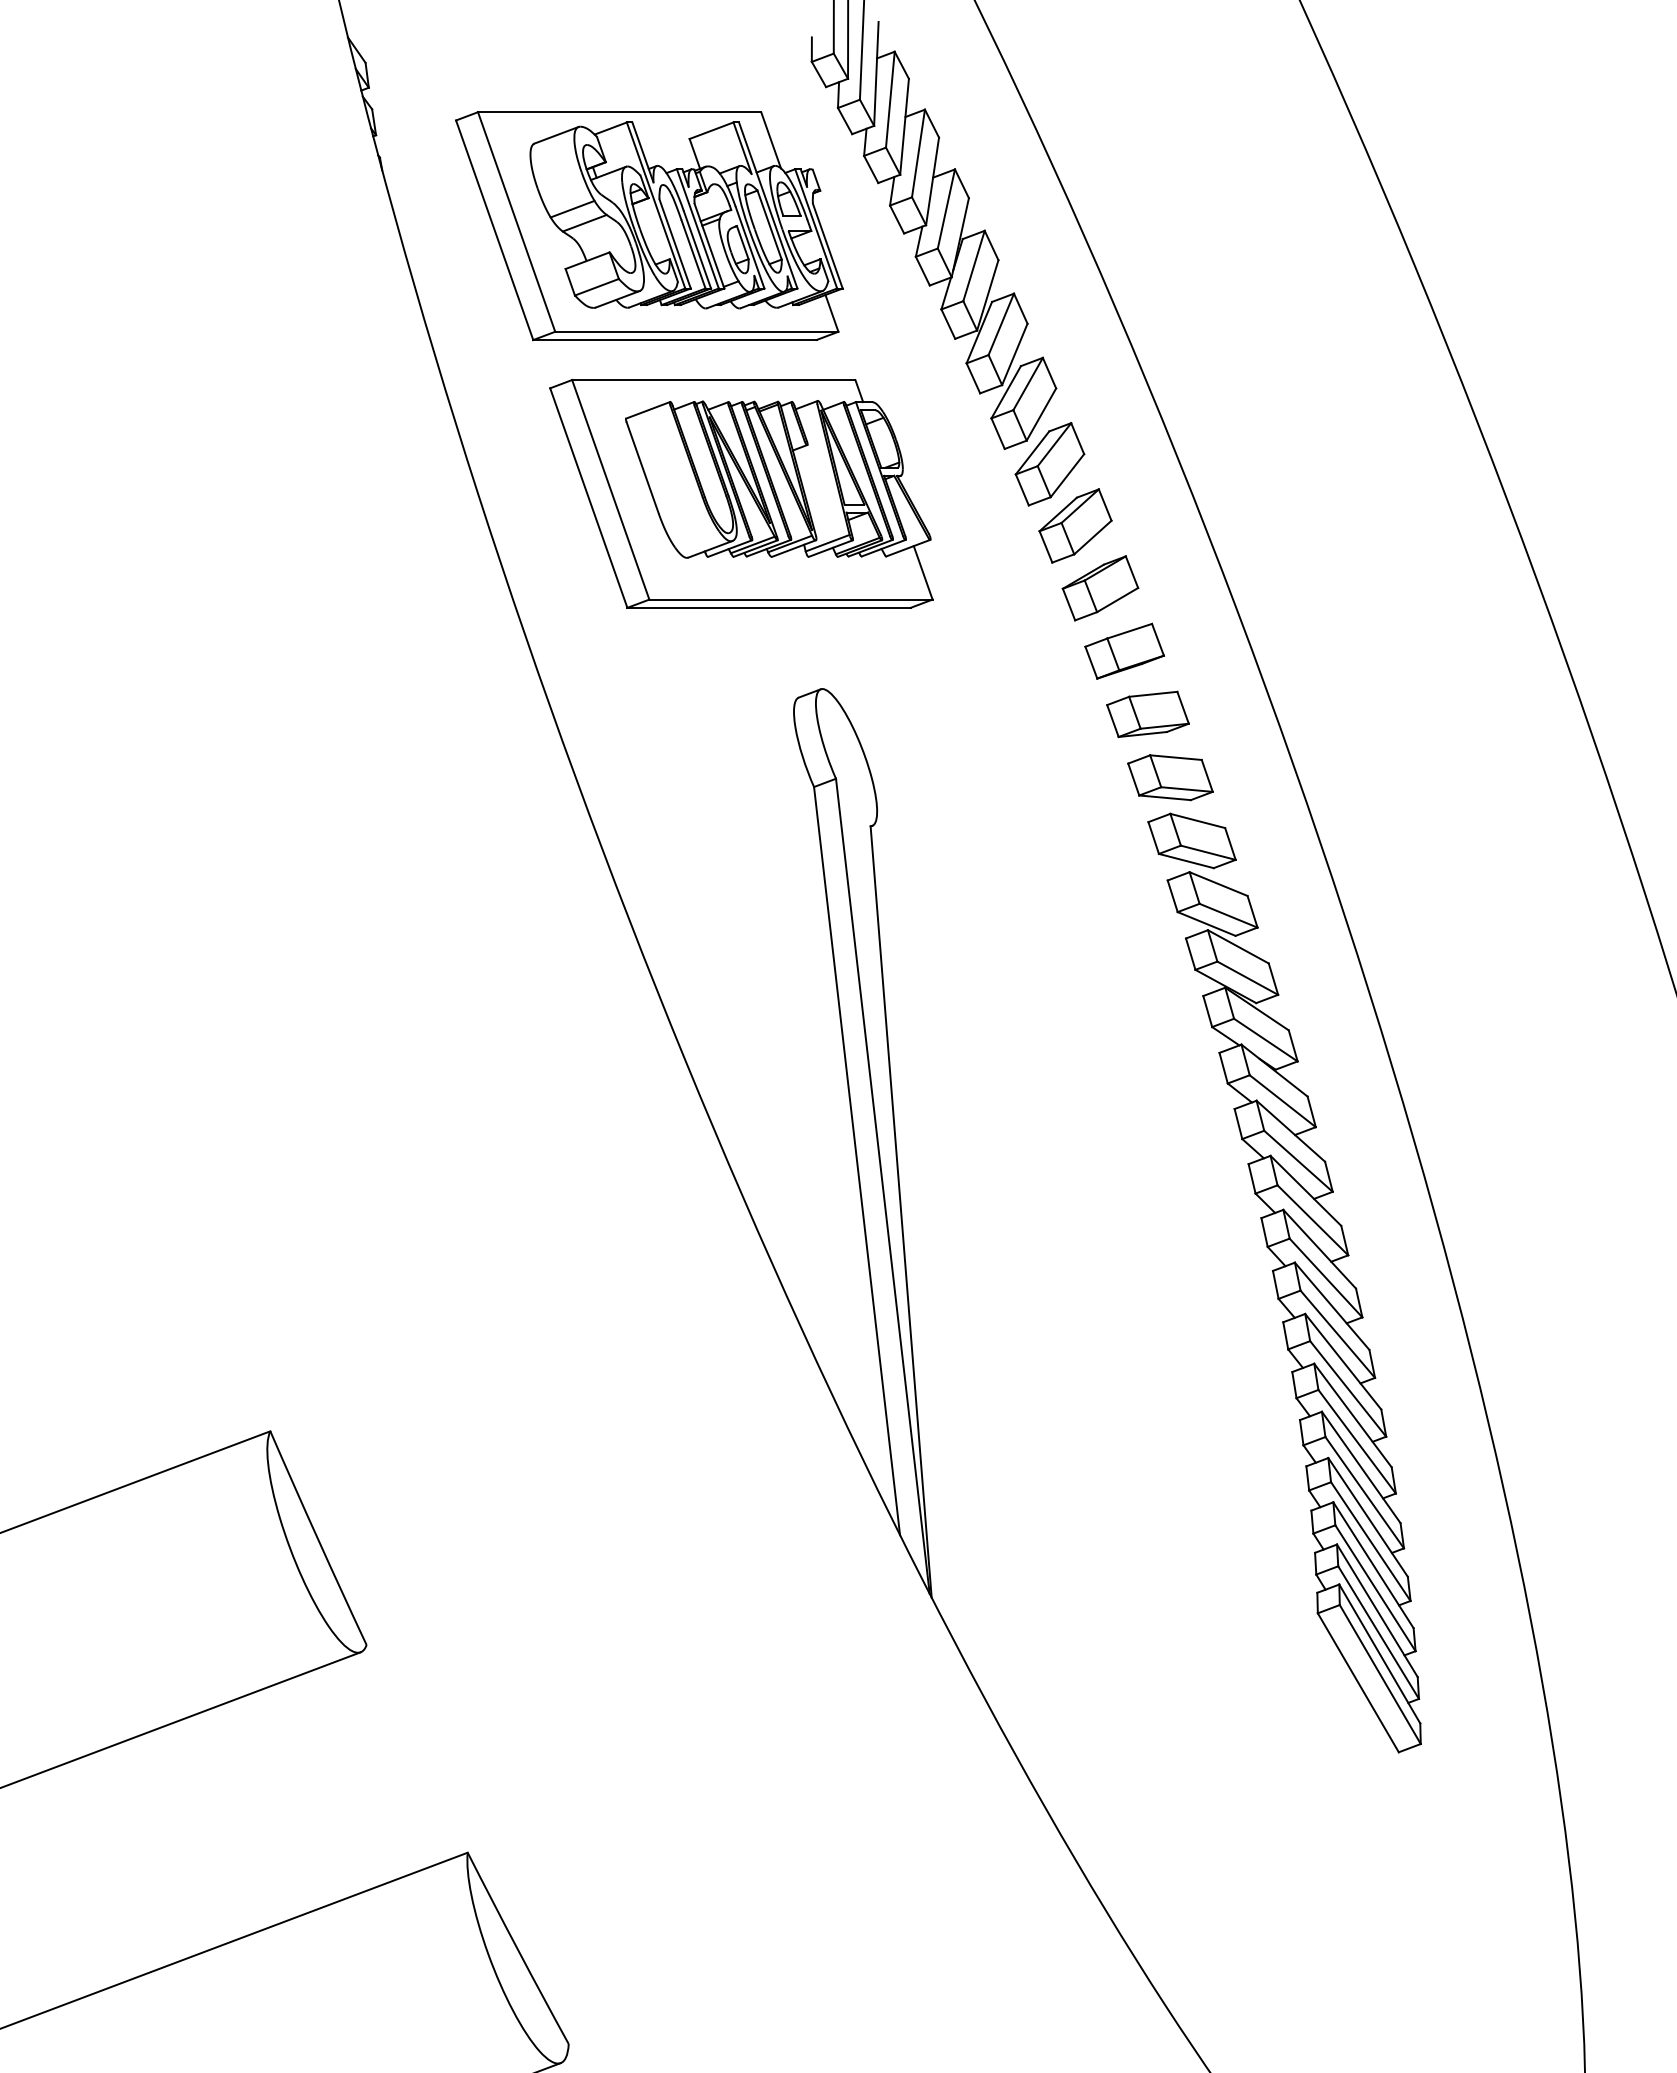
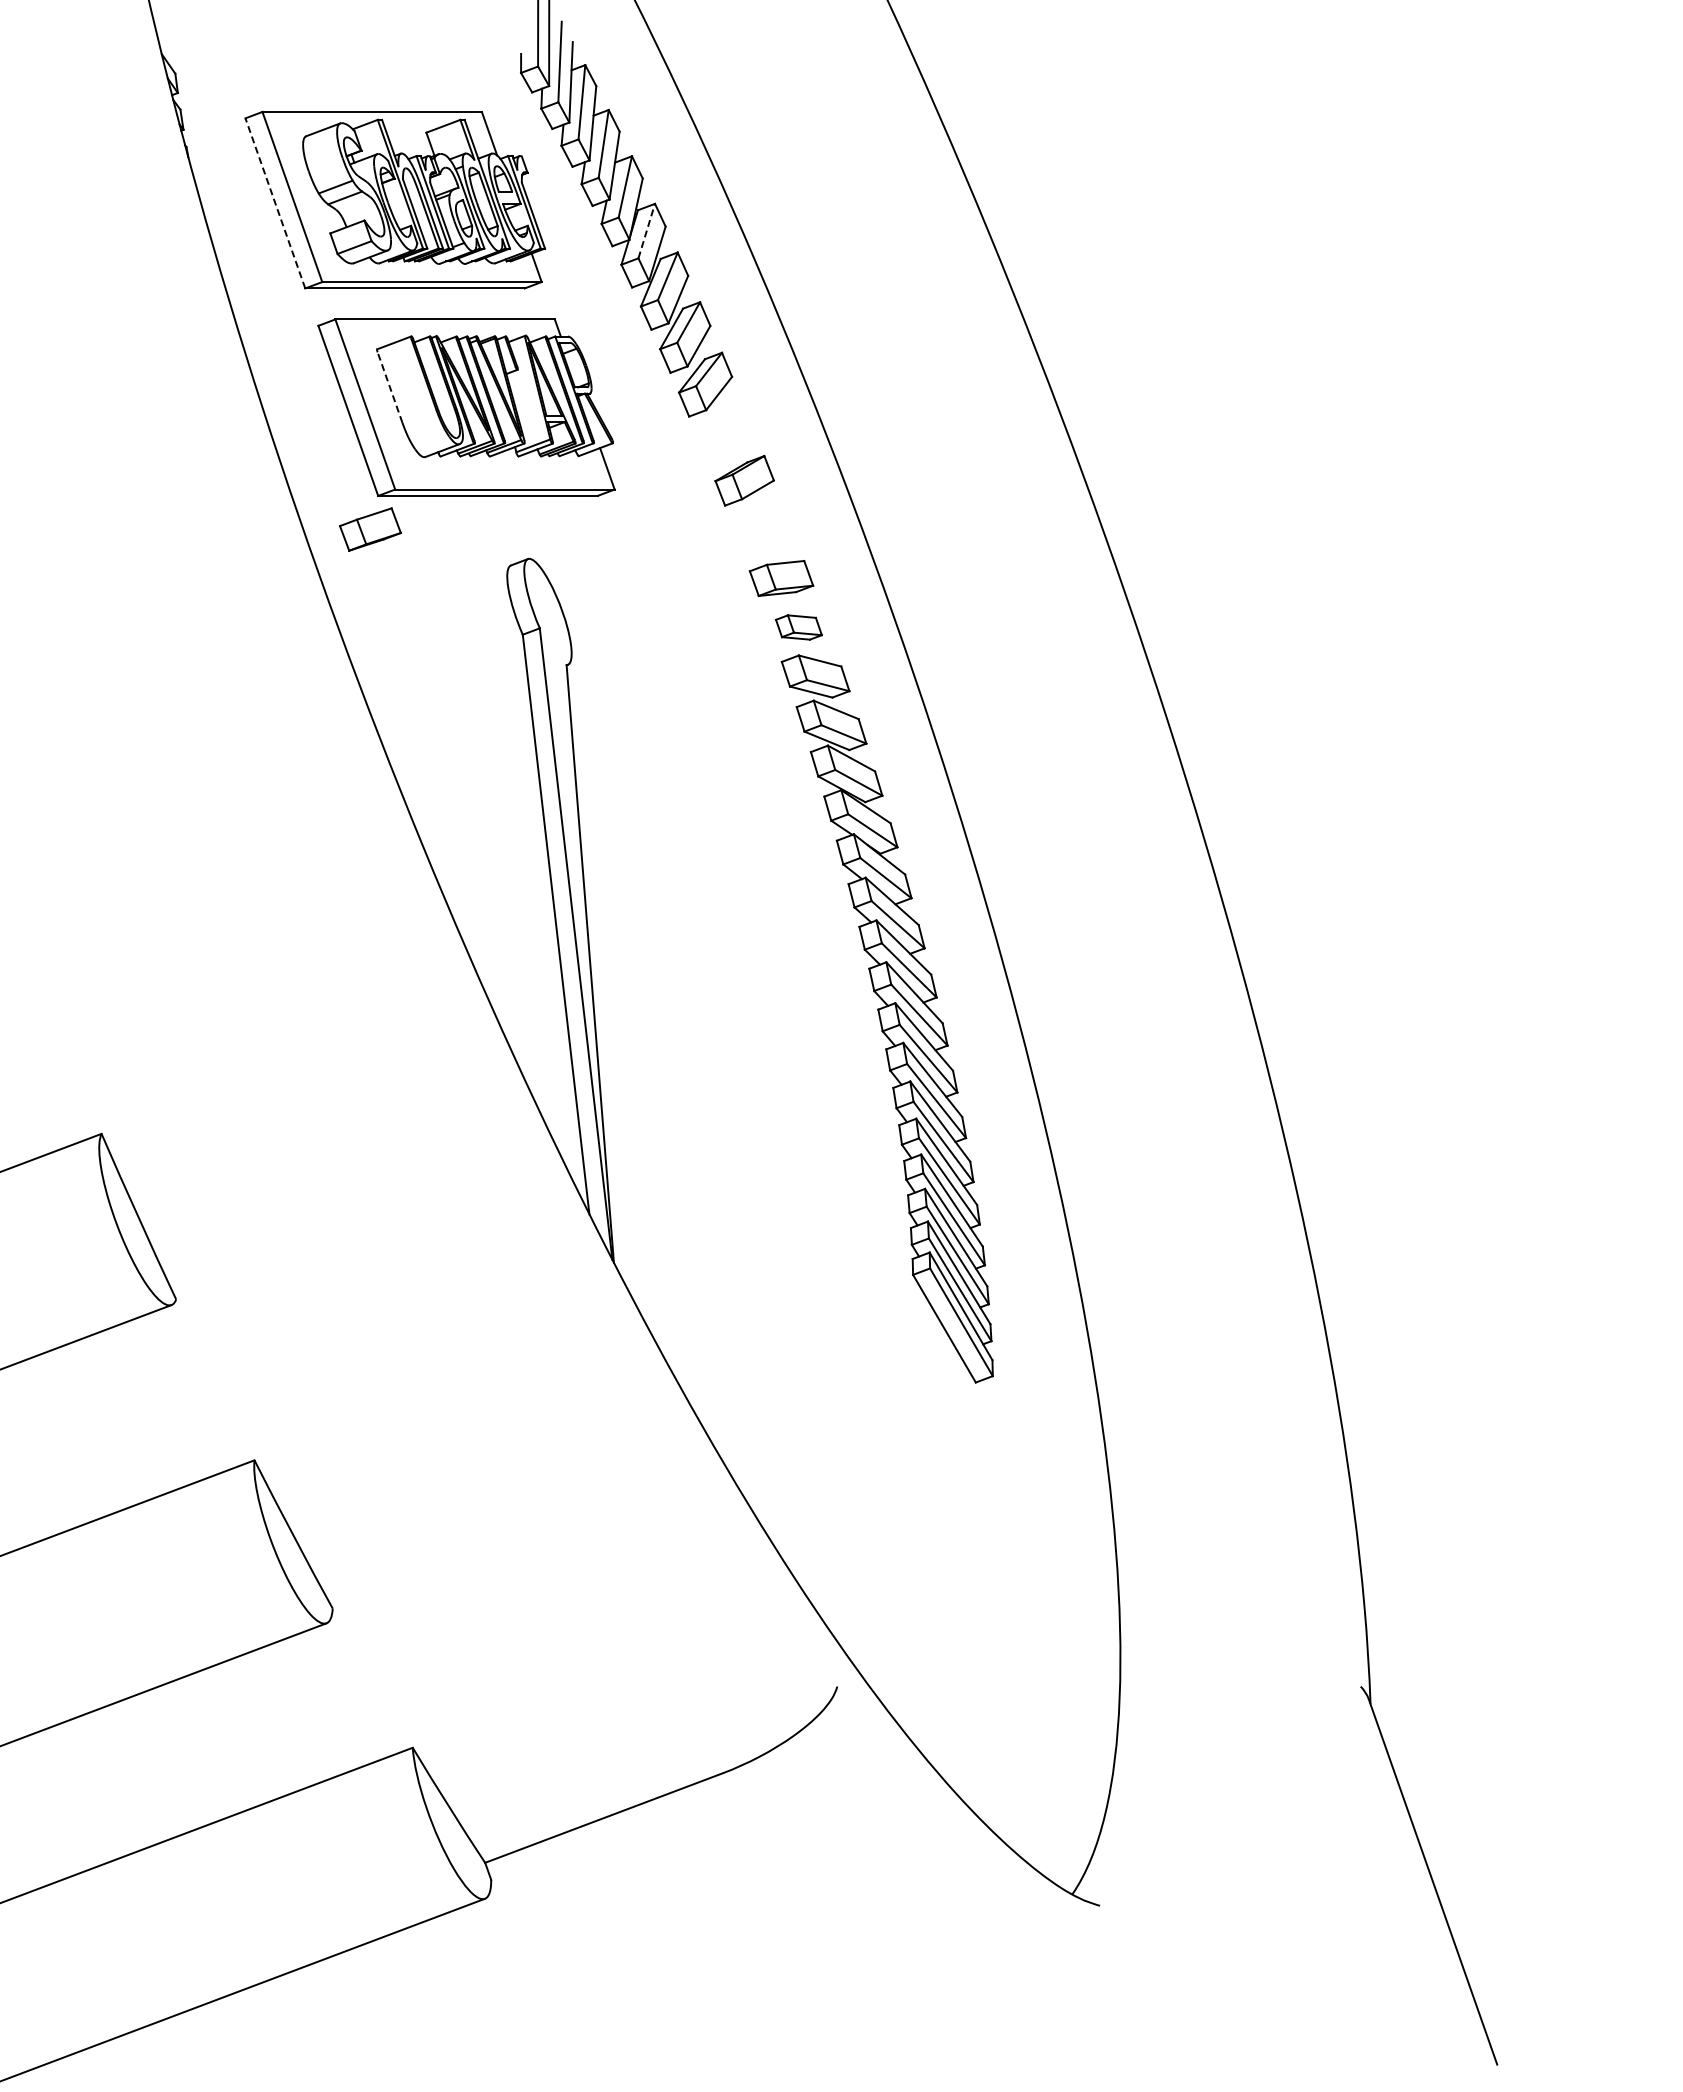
line: (494, 229) -> (275, 202), solid -> dashed
line: (973, 265) -> (646, 230), solid -> dashed
line: (641, 467) -> (389, 387), solid -> dashed
part: (1075, 525) -> (725, 432), removed
part: (1123, 651) -> (369, 529), moved
part: (1169, 777) -> (798, 627), size x0.7

